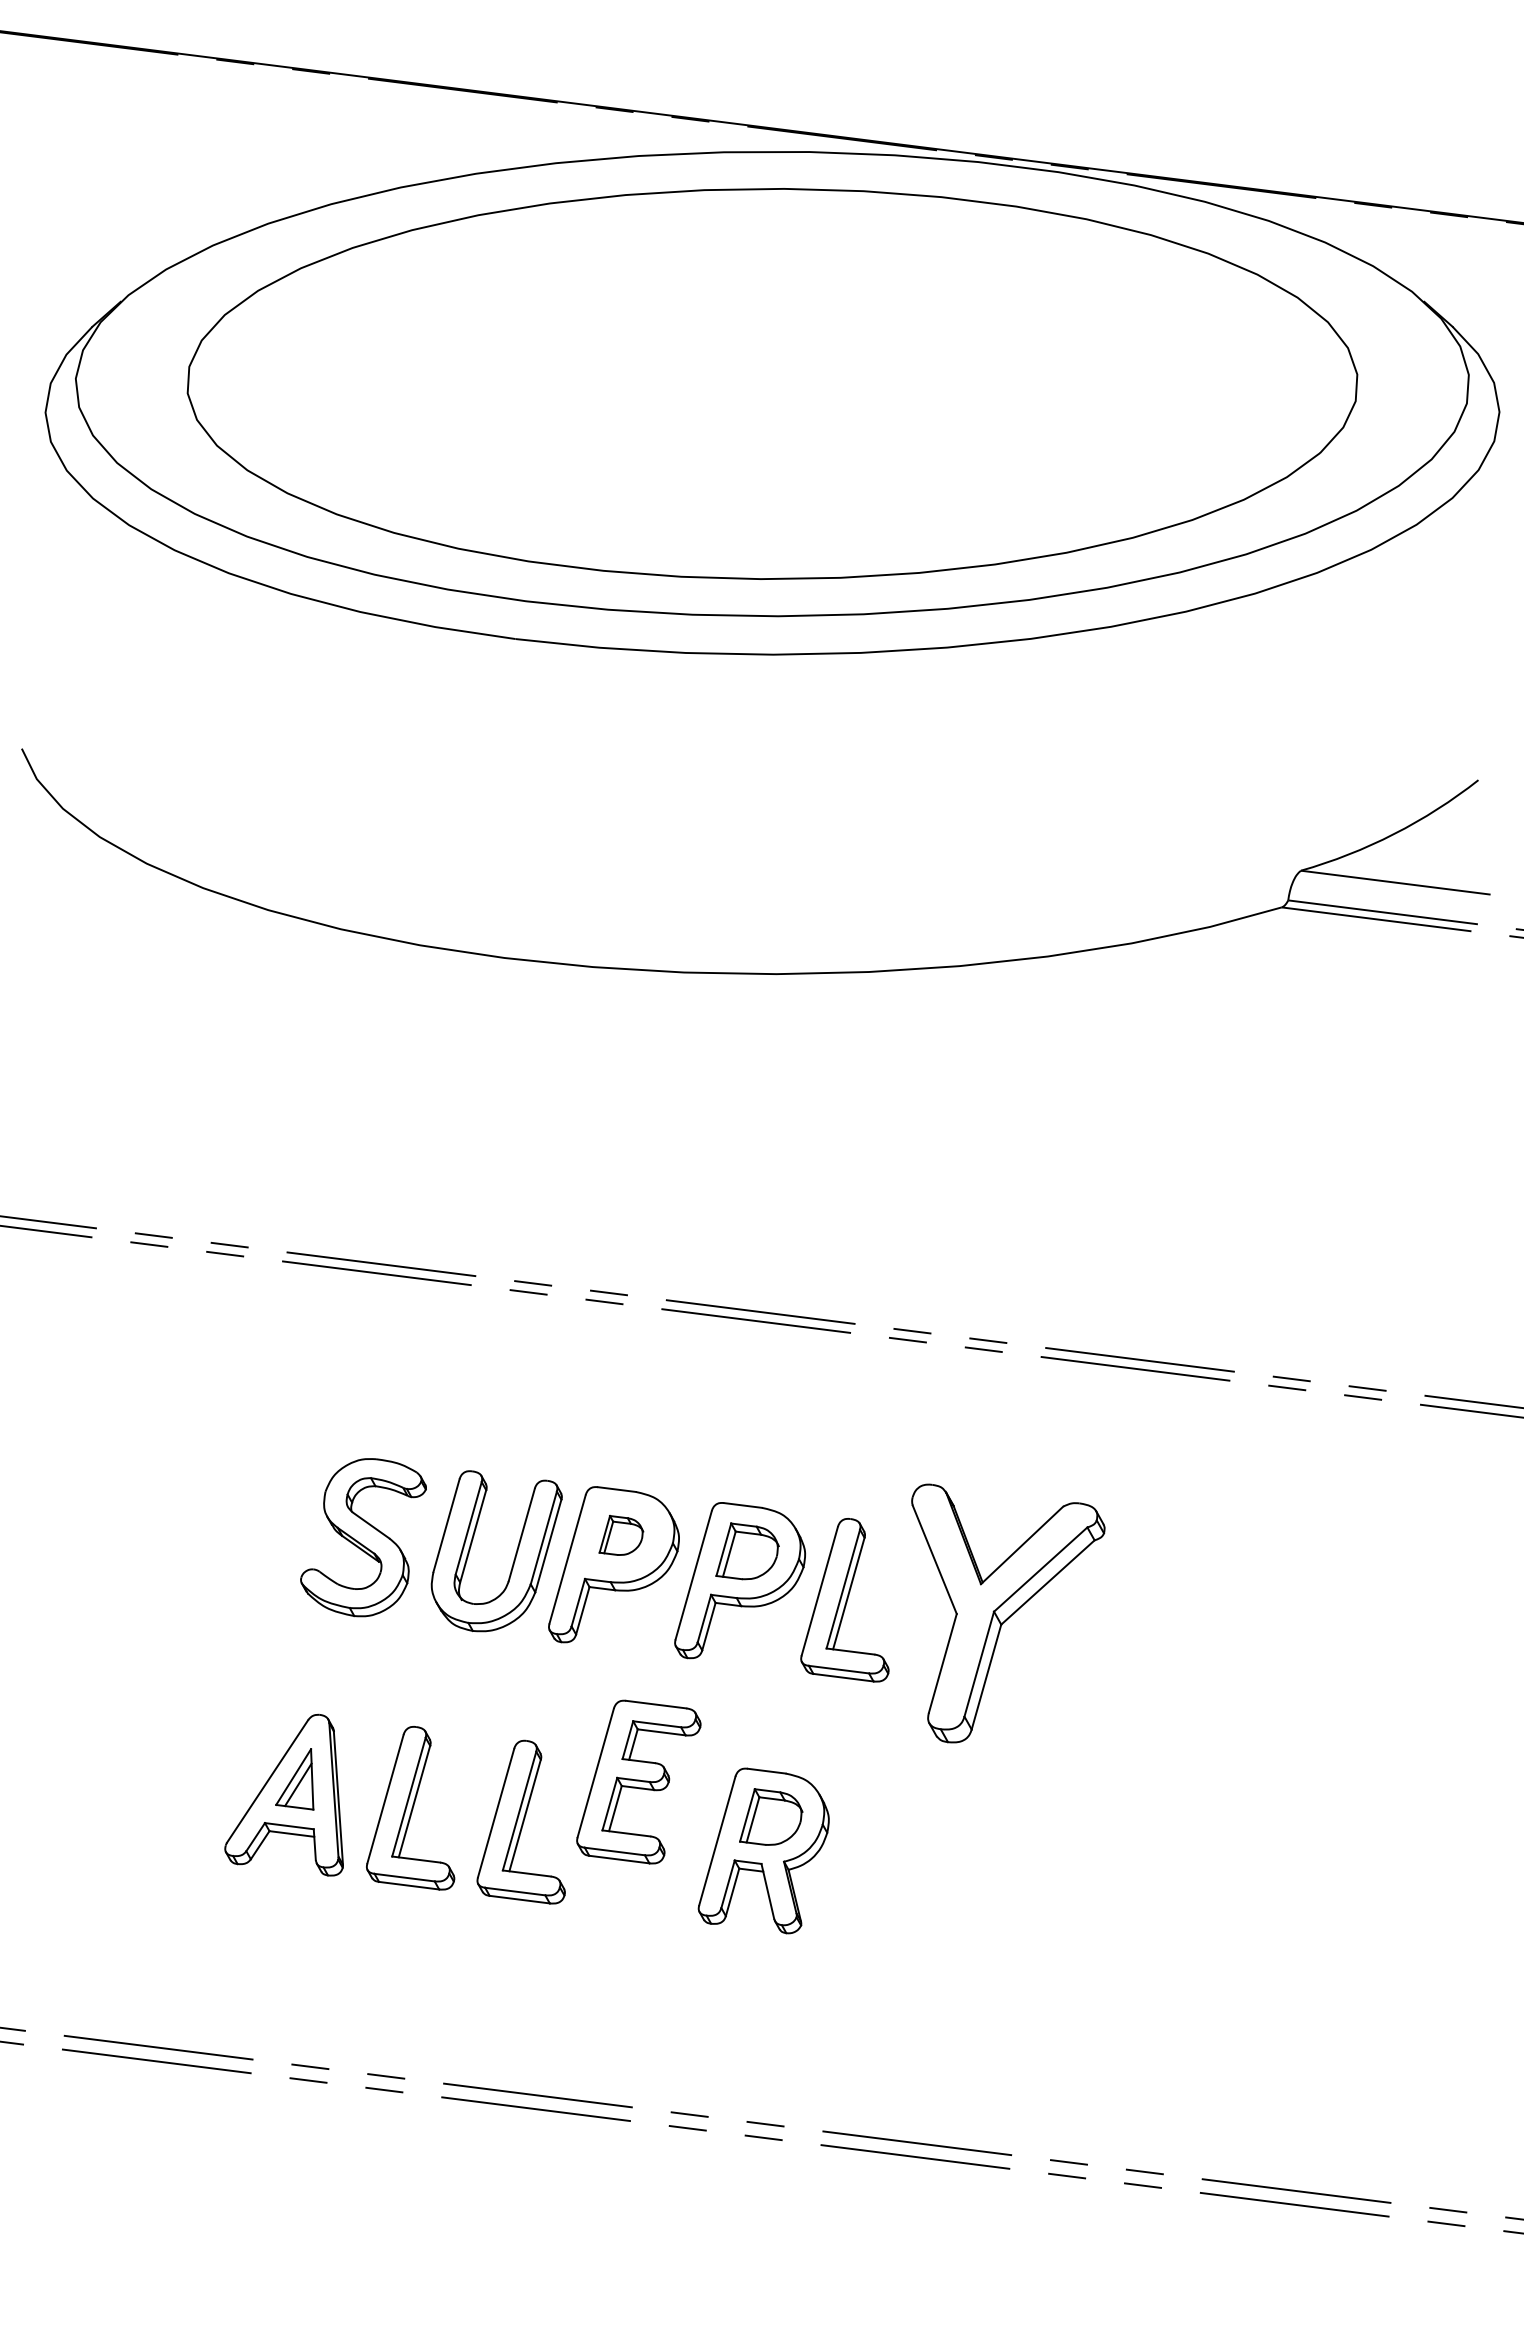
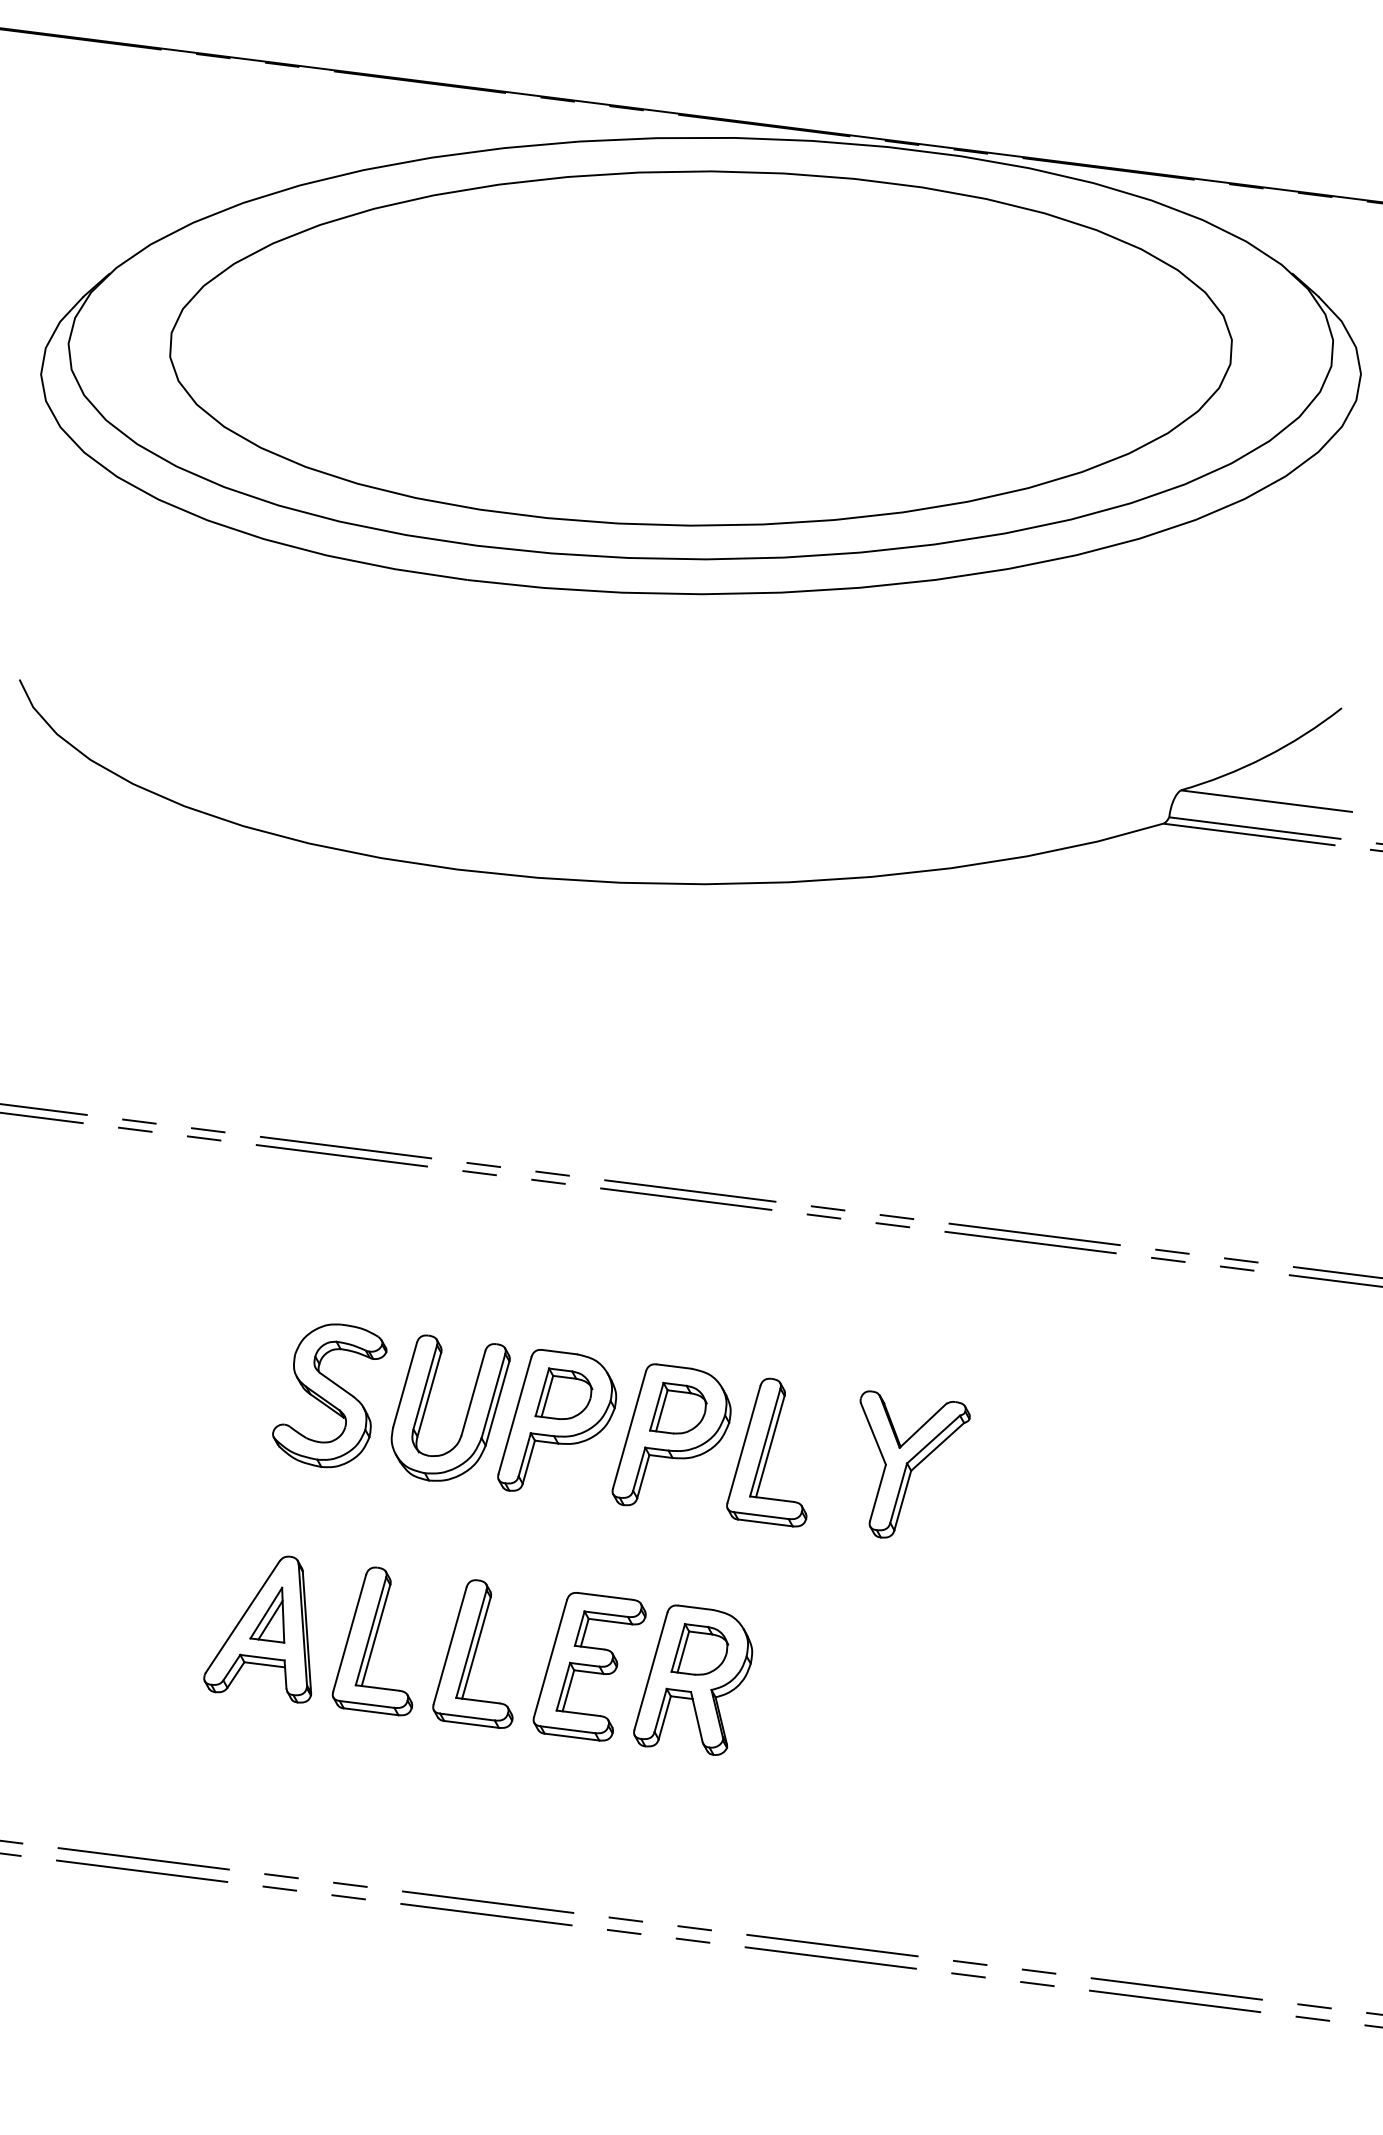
part: (621, 1535) -> (563, 1393), size x1.43
part: (1008, 1612) -> (915, 1463), size x0.62
part: (638, 1781) -> (589, 1666), moved

